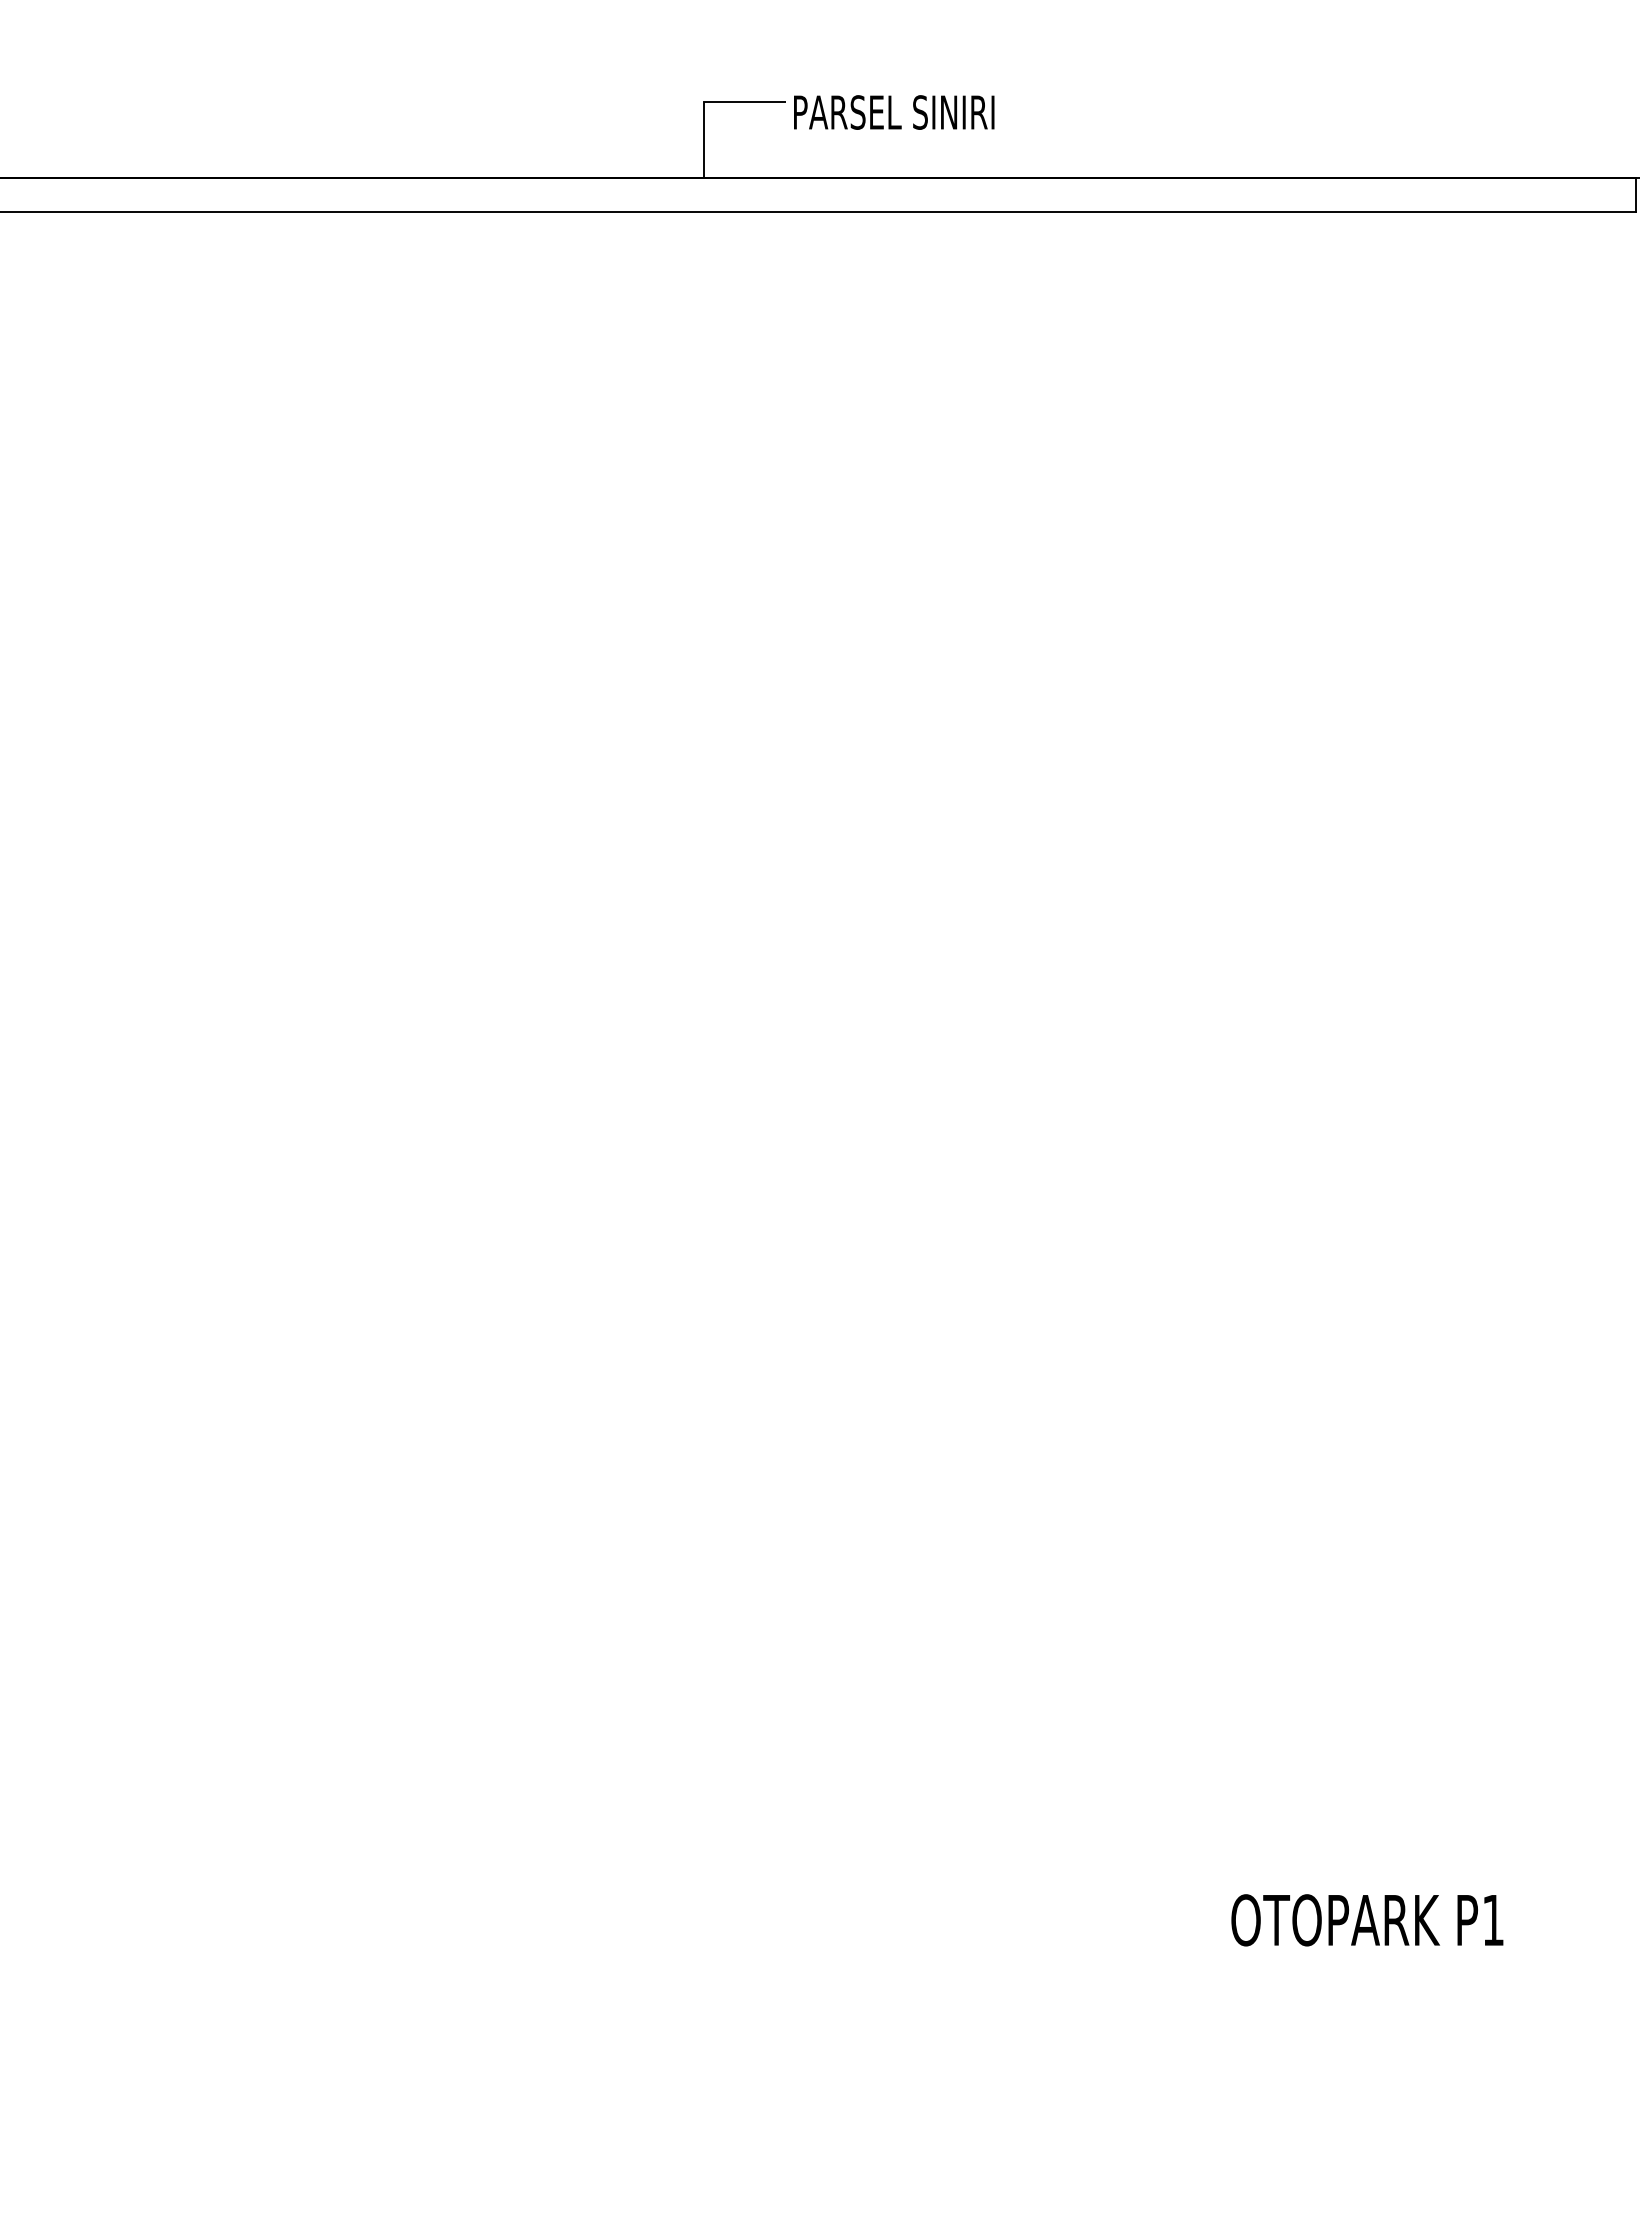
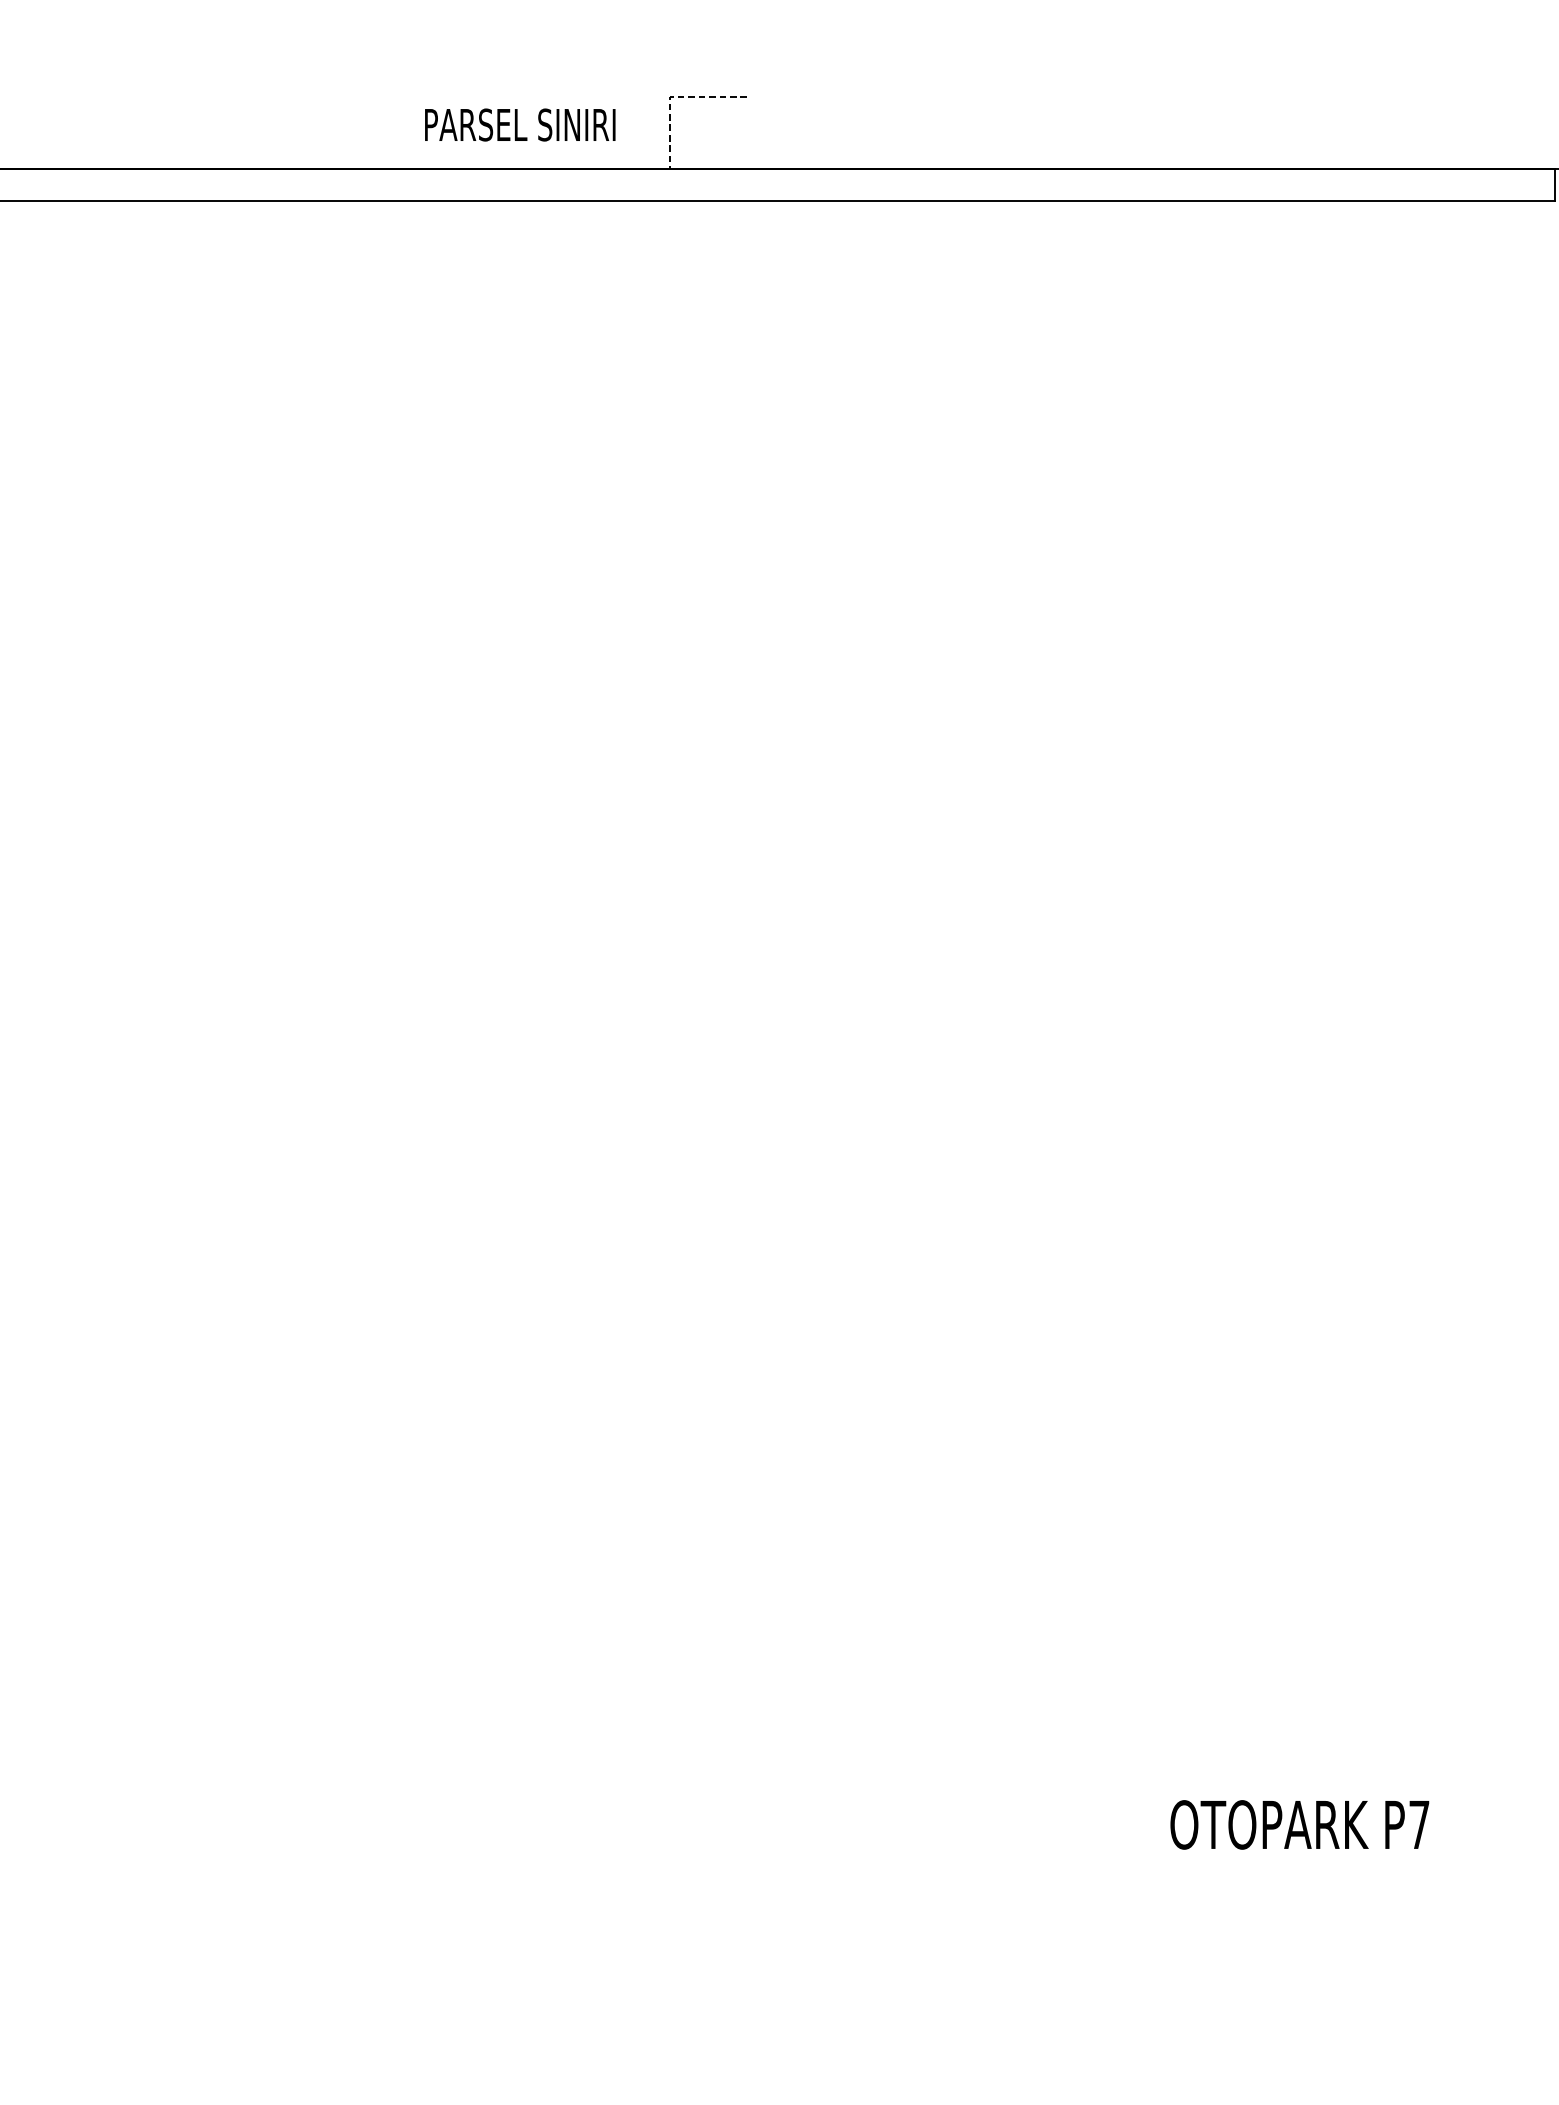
line: (706, 102) -> (671, 97), solid -> dashed
text: (894, 112) -> (520, 125), moved
text: (1493, 1920) -> (1419, 1825), P1 -> P7

